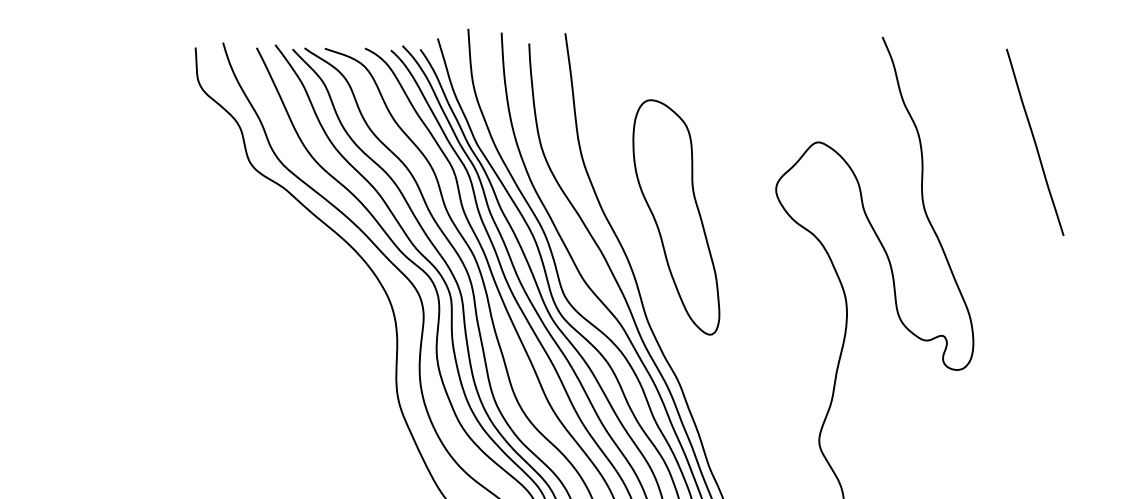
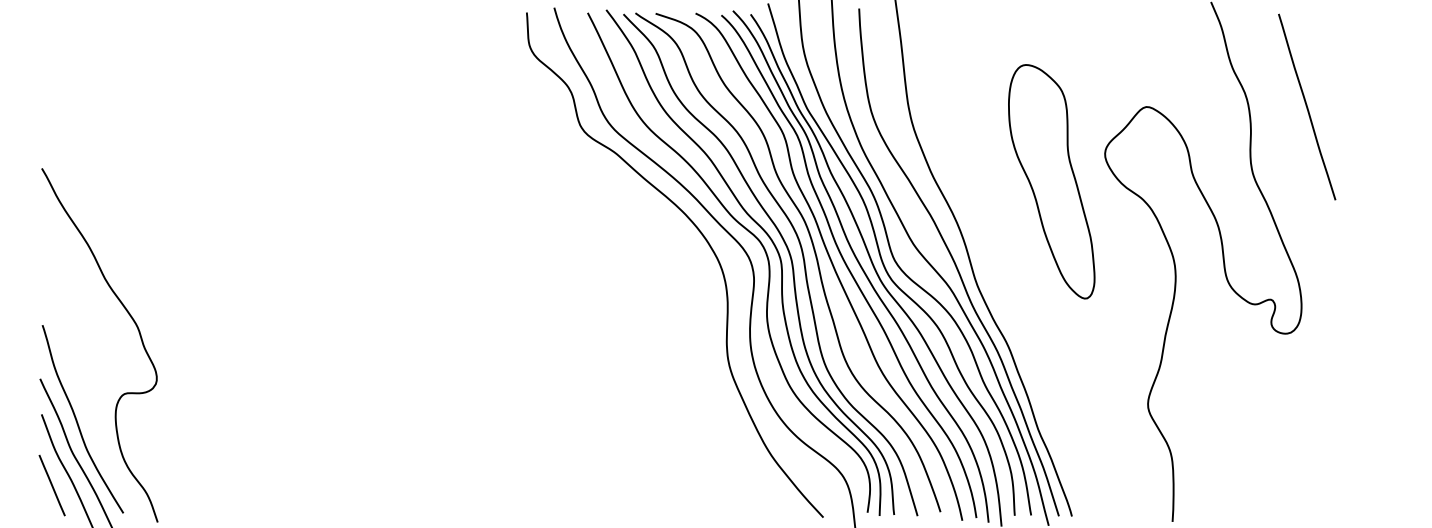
line: (1035, 141) -> (1307, 106), moved
part: (676, 217) -> (1051, 181), moved

